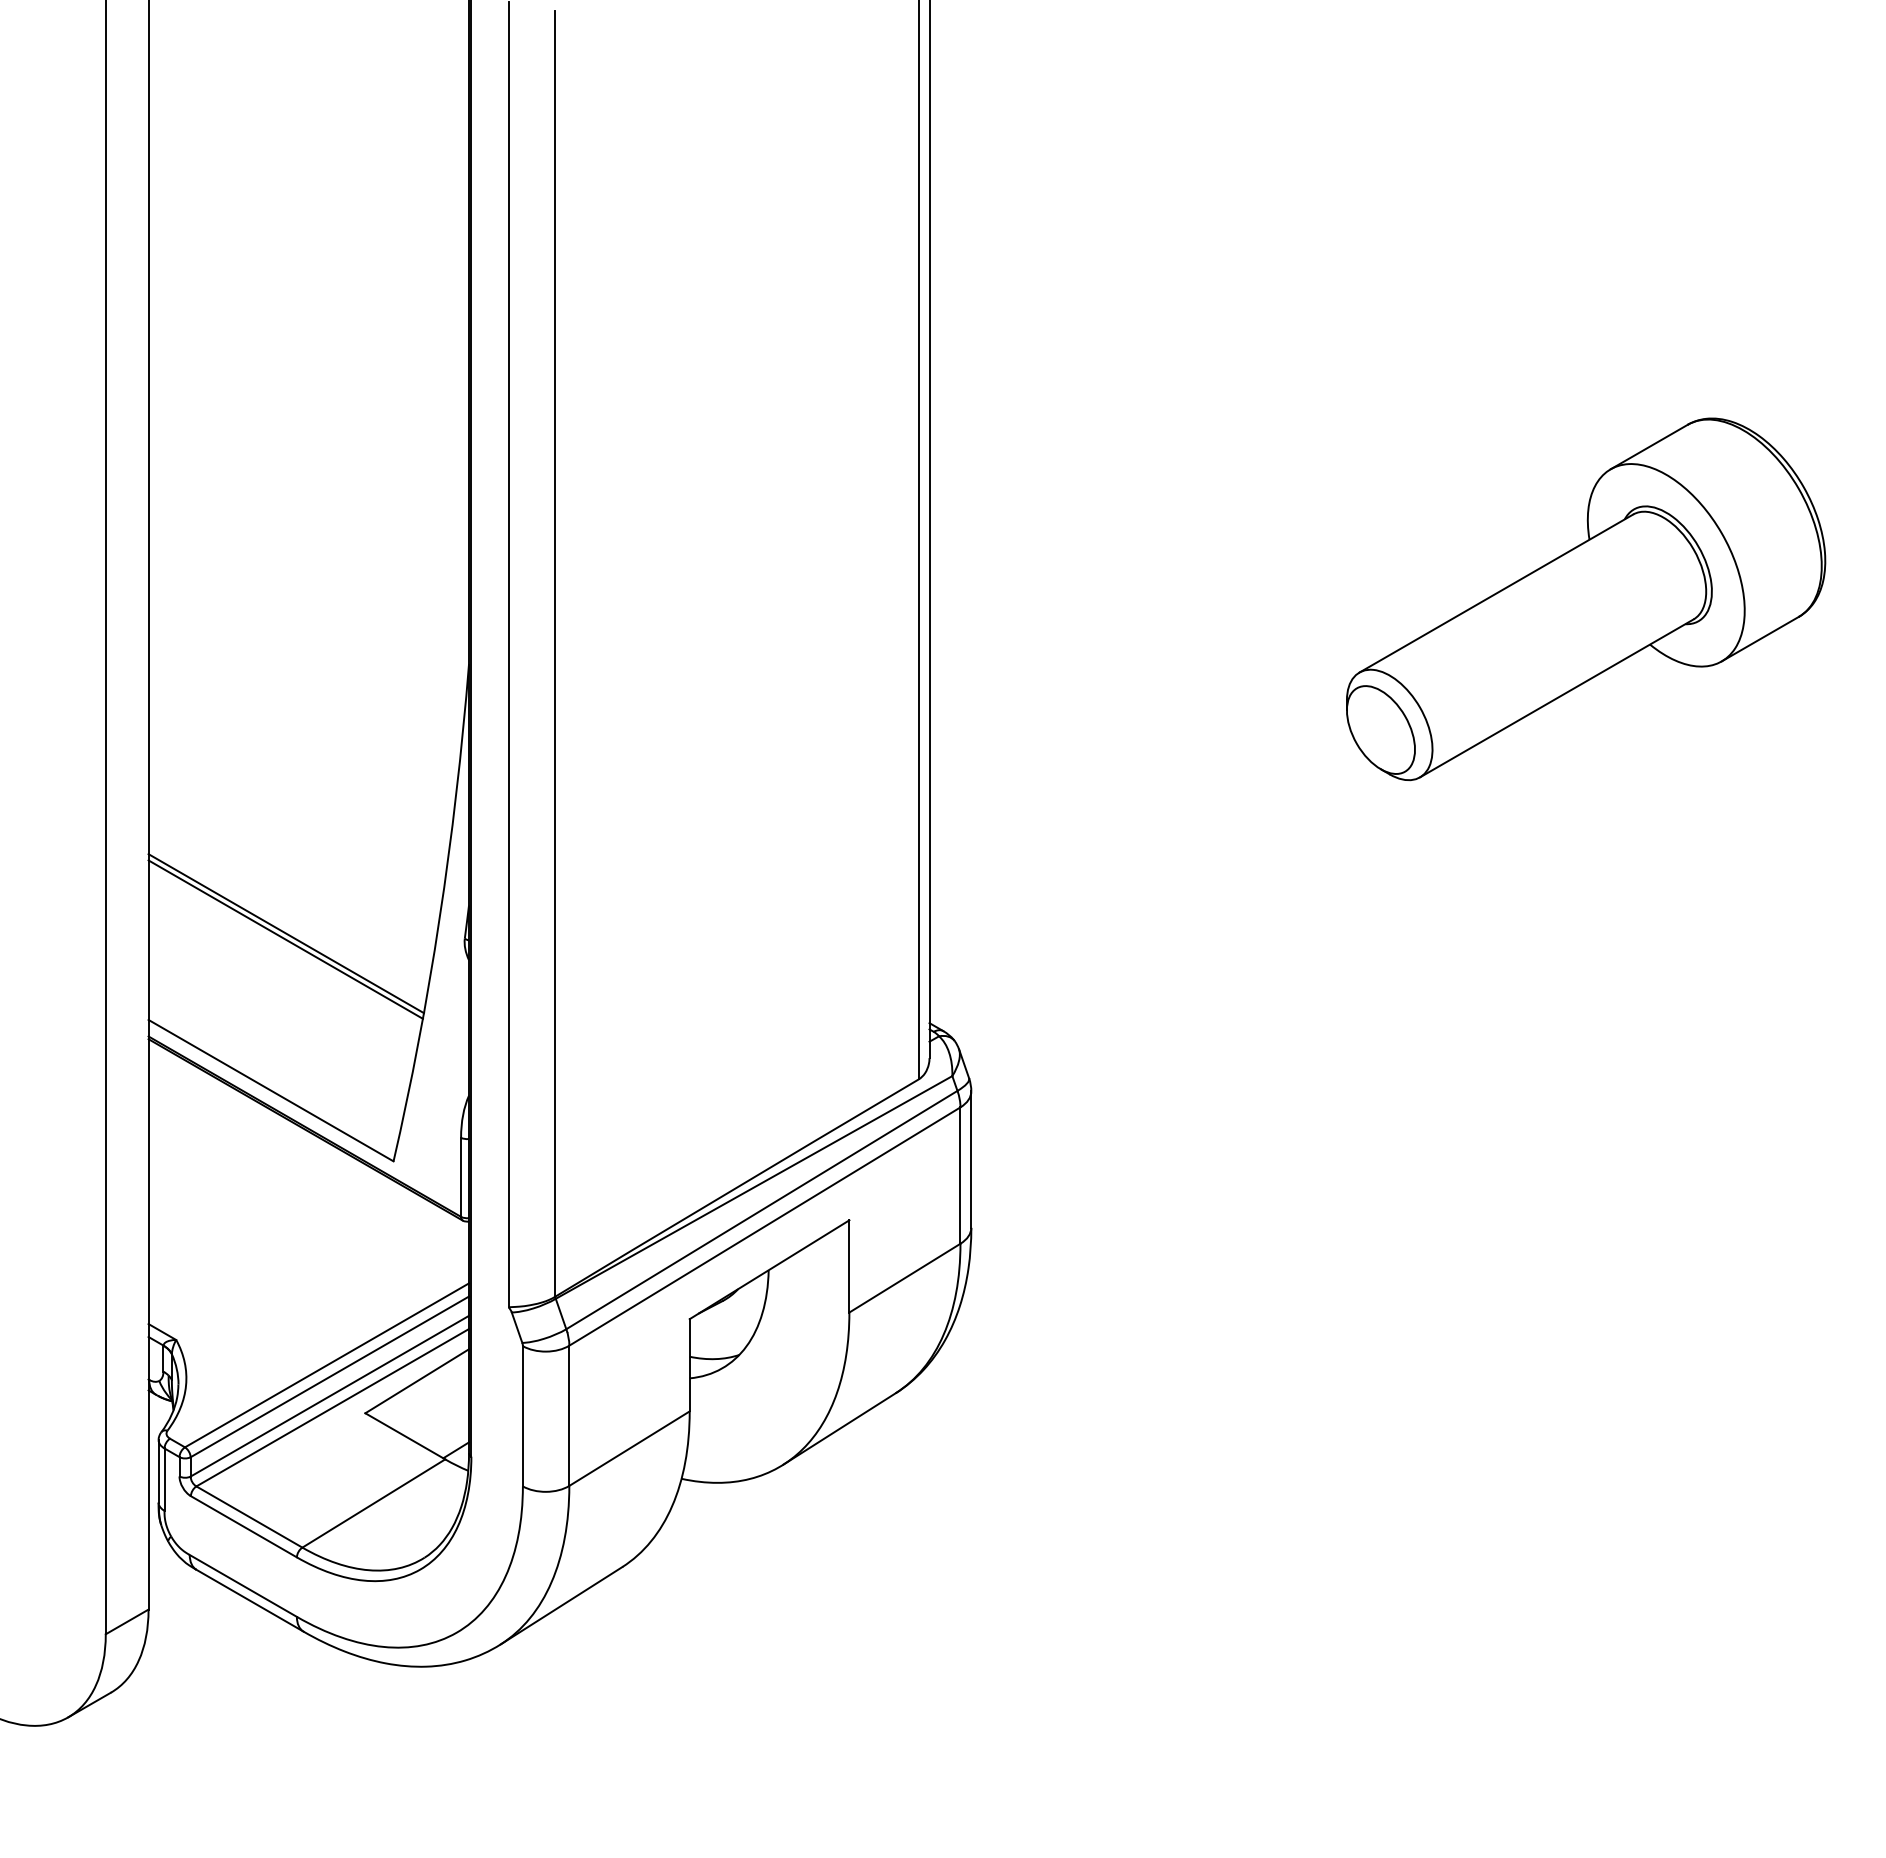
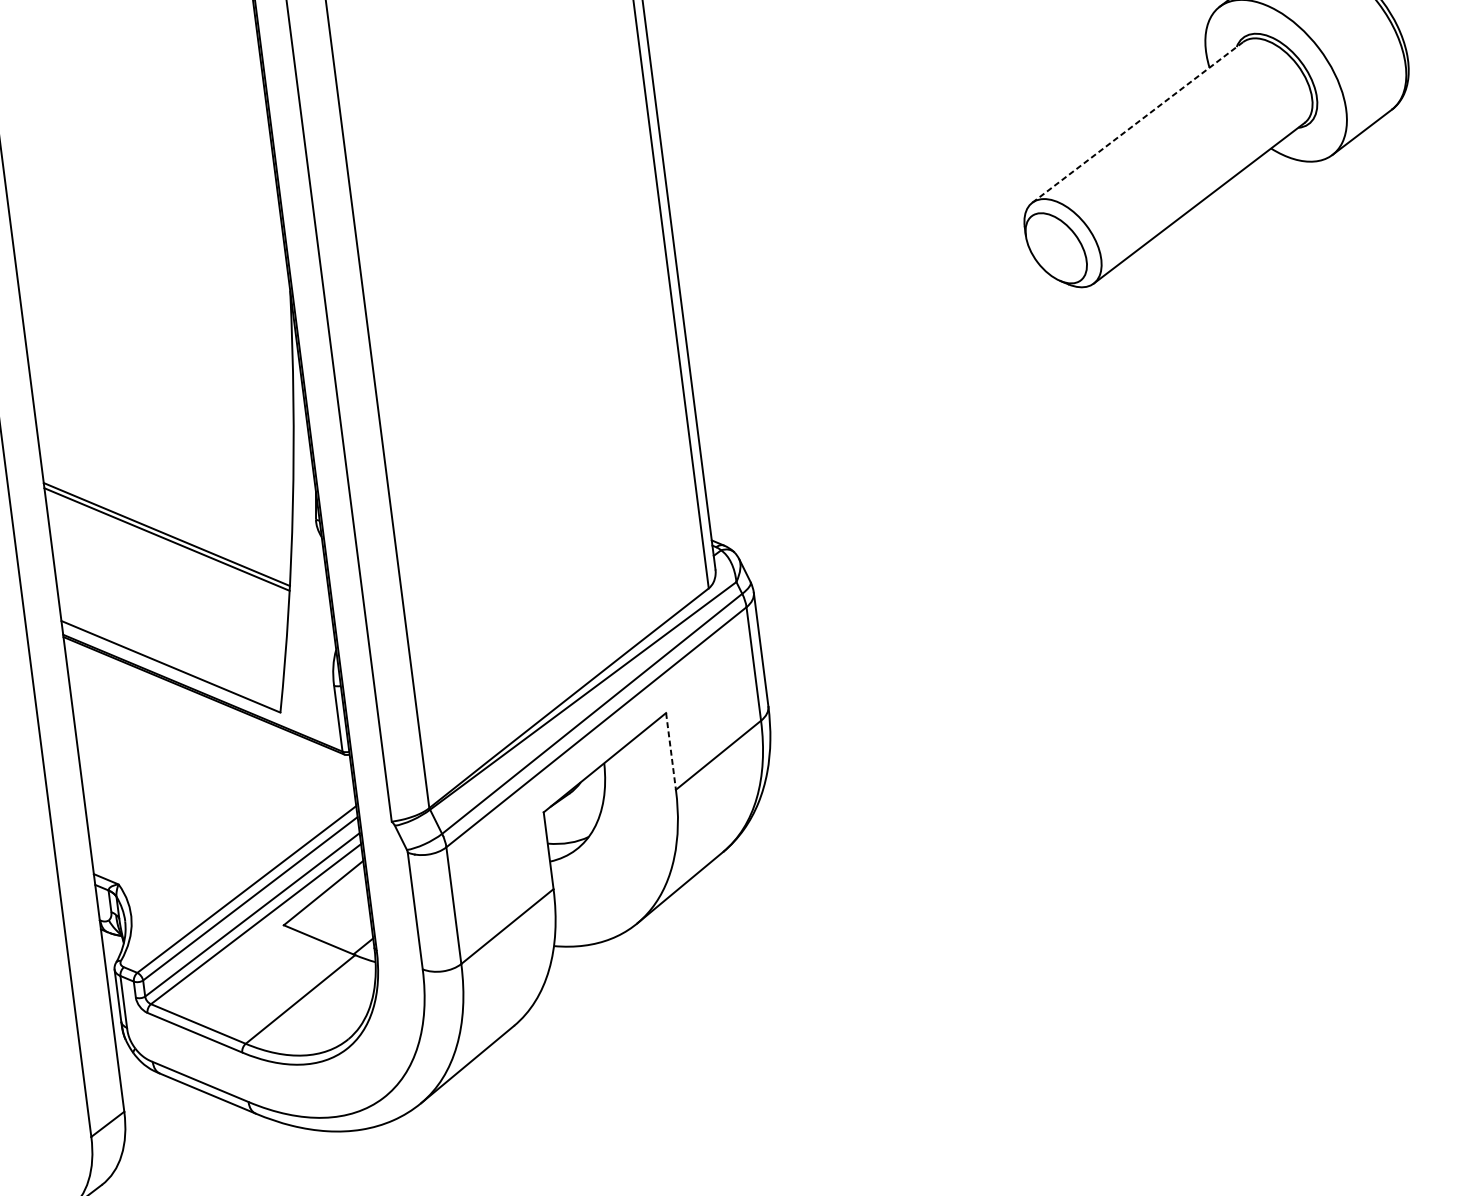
line: (1495, 593) -> (1137, 122), solid -> dashed
line: (849, 1266) -> (671, 751), solid -> dashed

